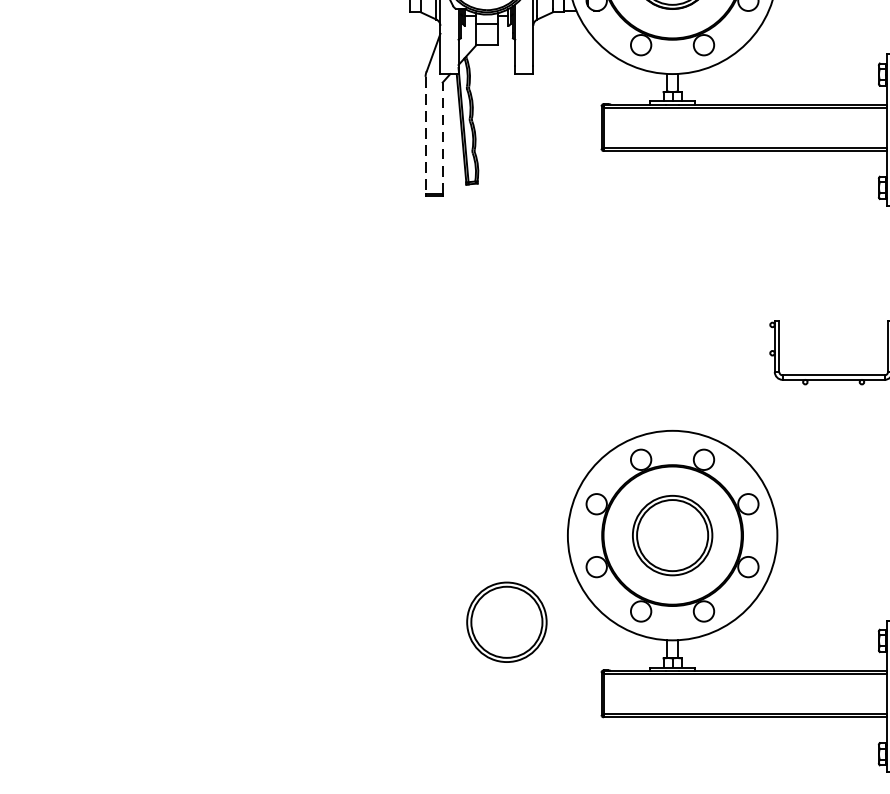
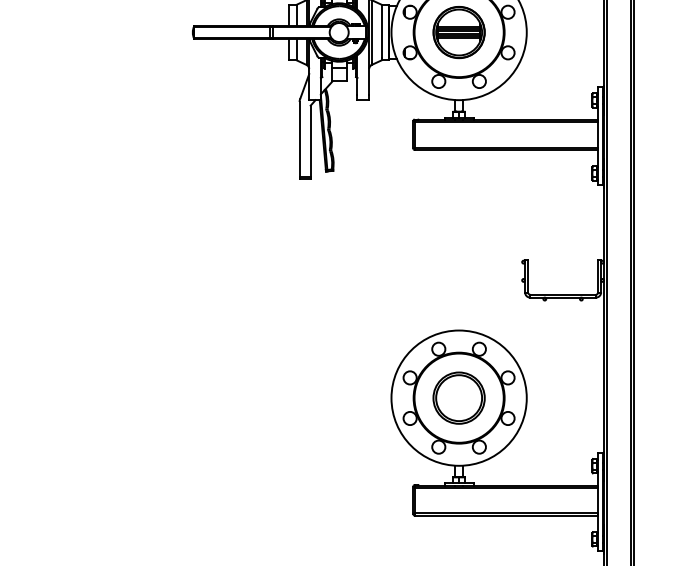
line: (425, 134) -> (299, 139), dashed -> solid
line: (442, 138) -> (310, 141), dashed -> solid
part: (505, 621) -> (351, 453), removed

